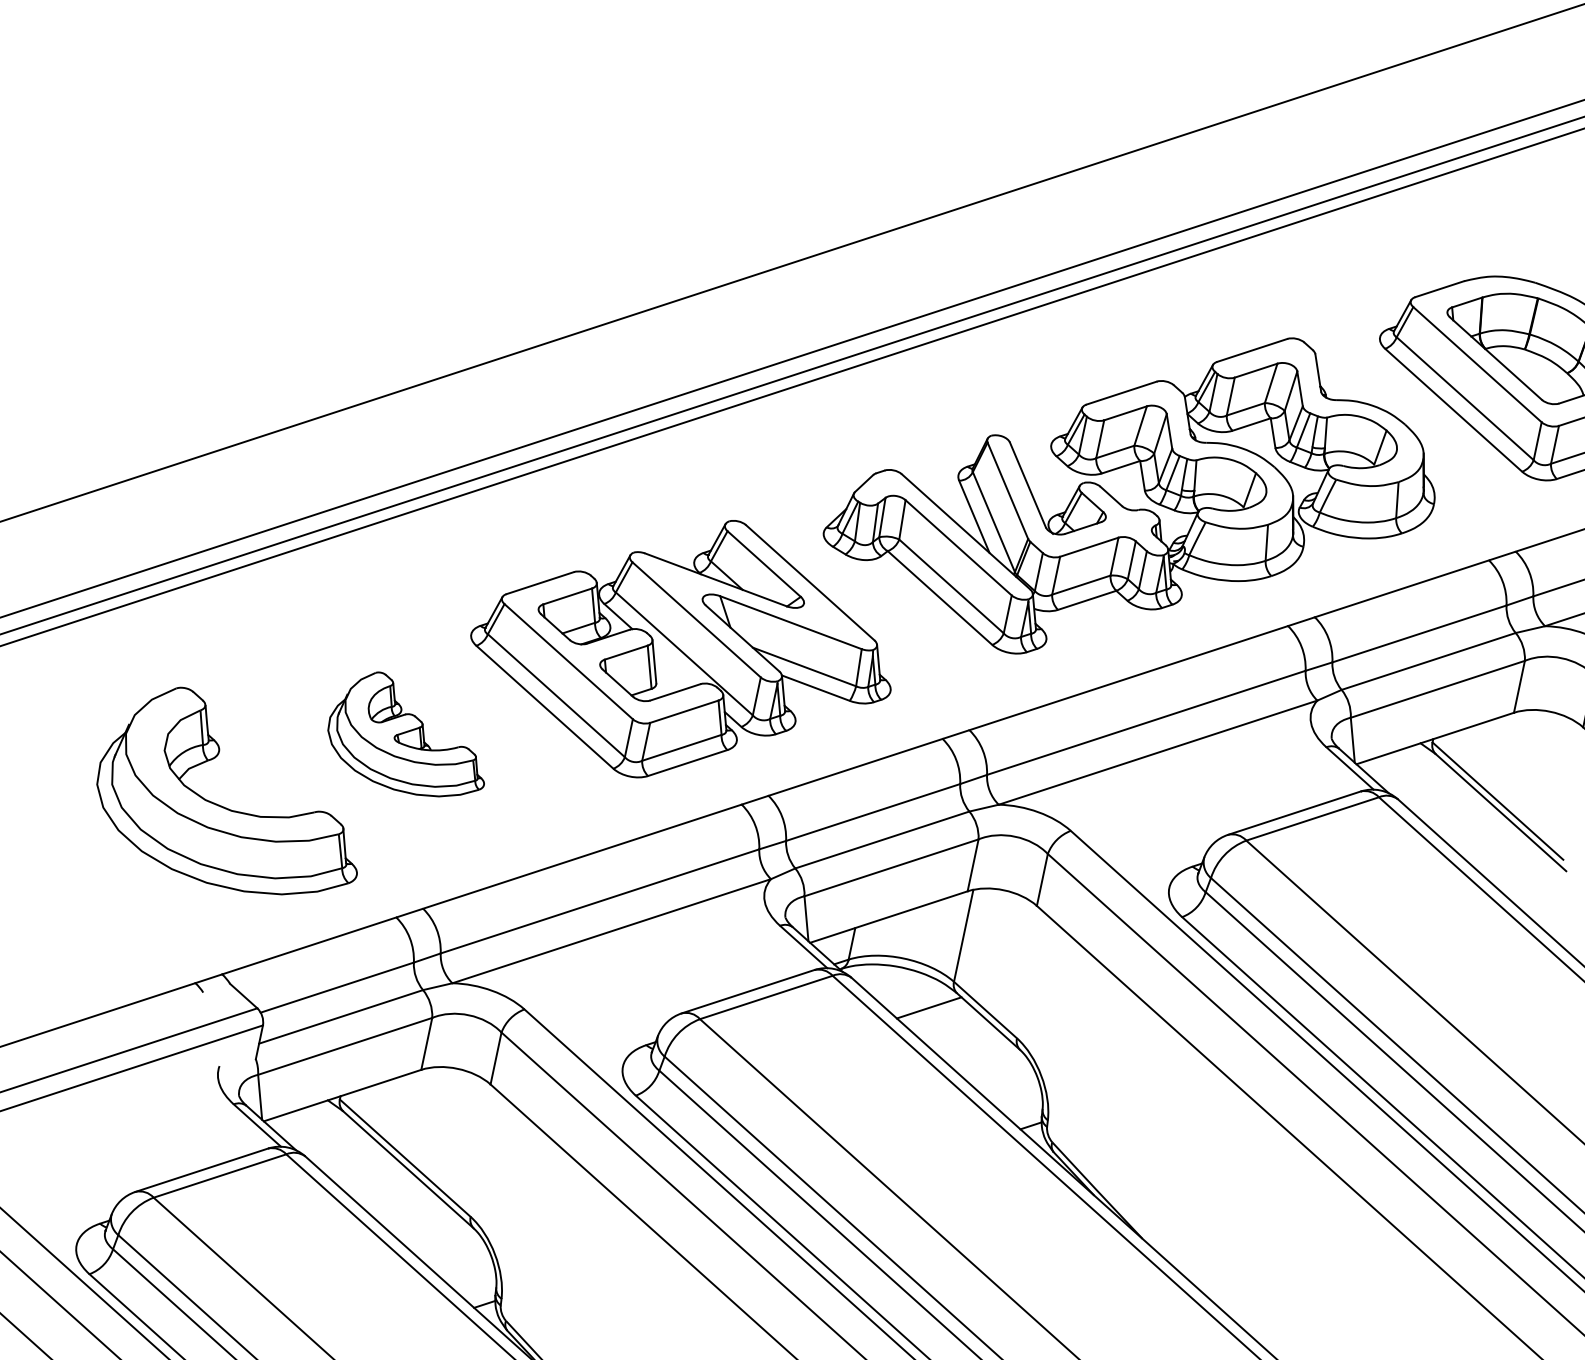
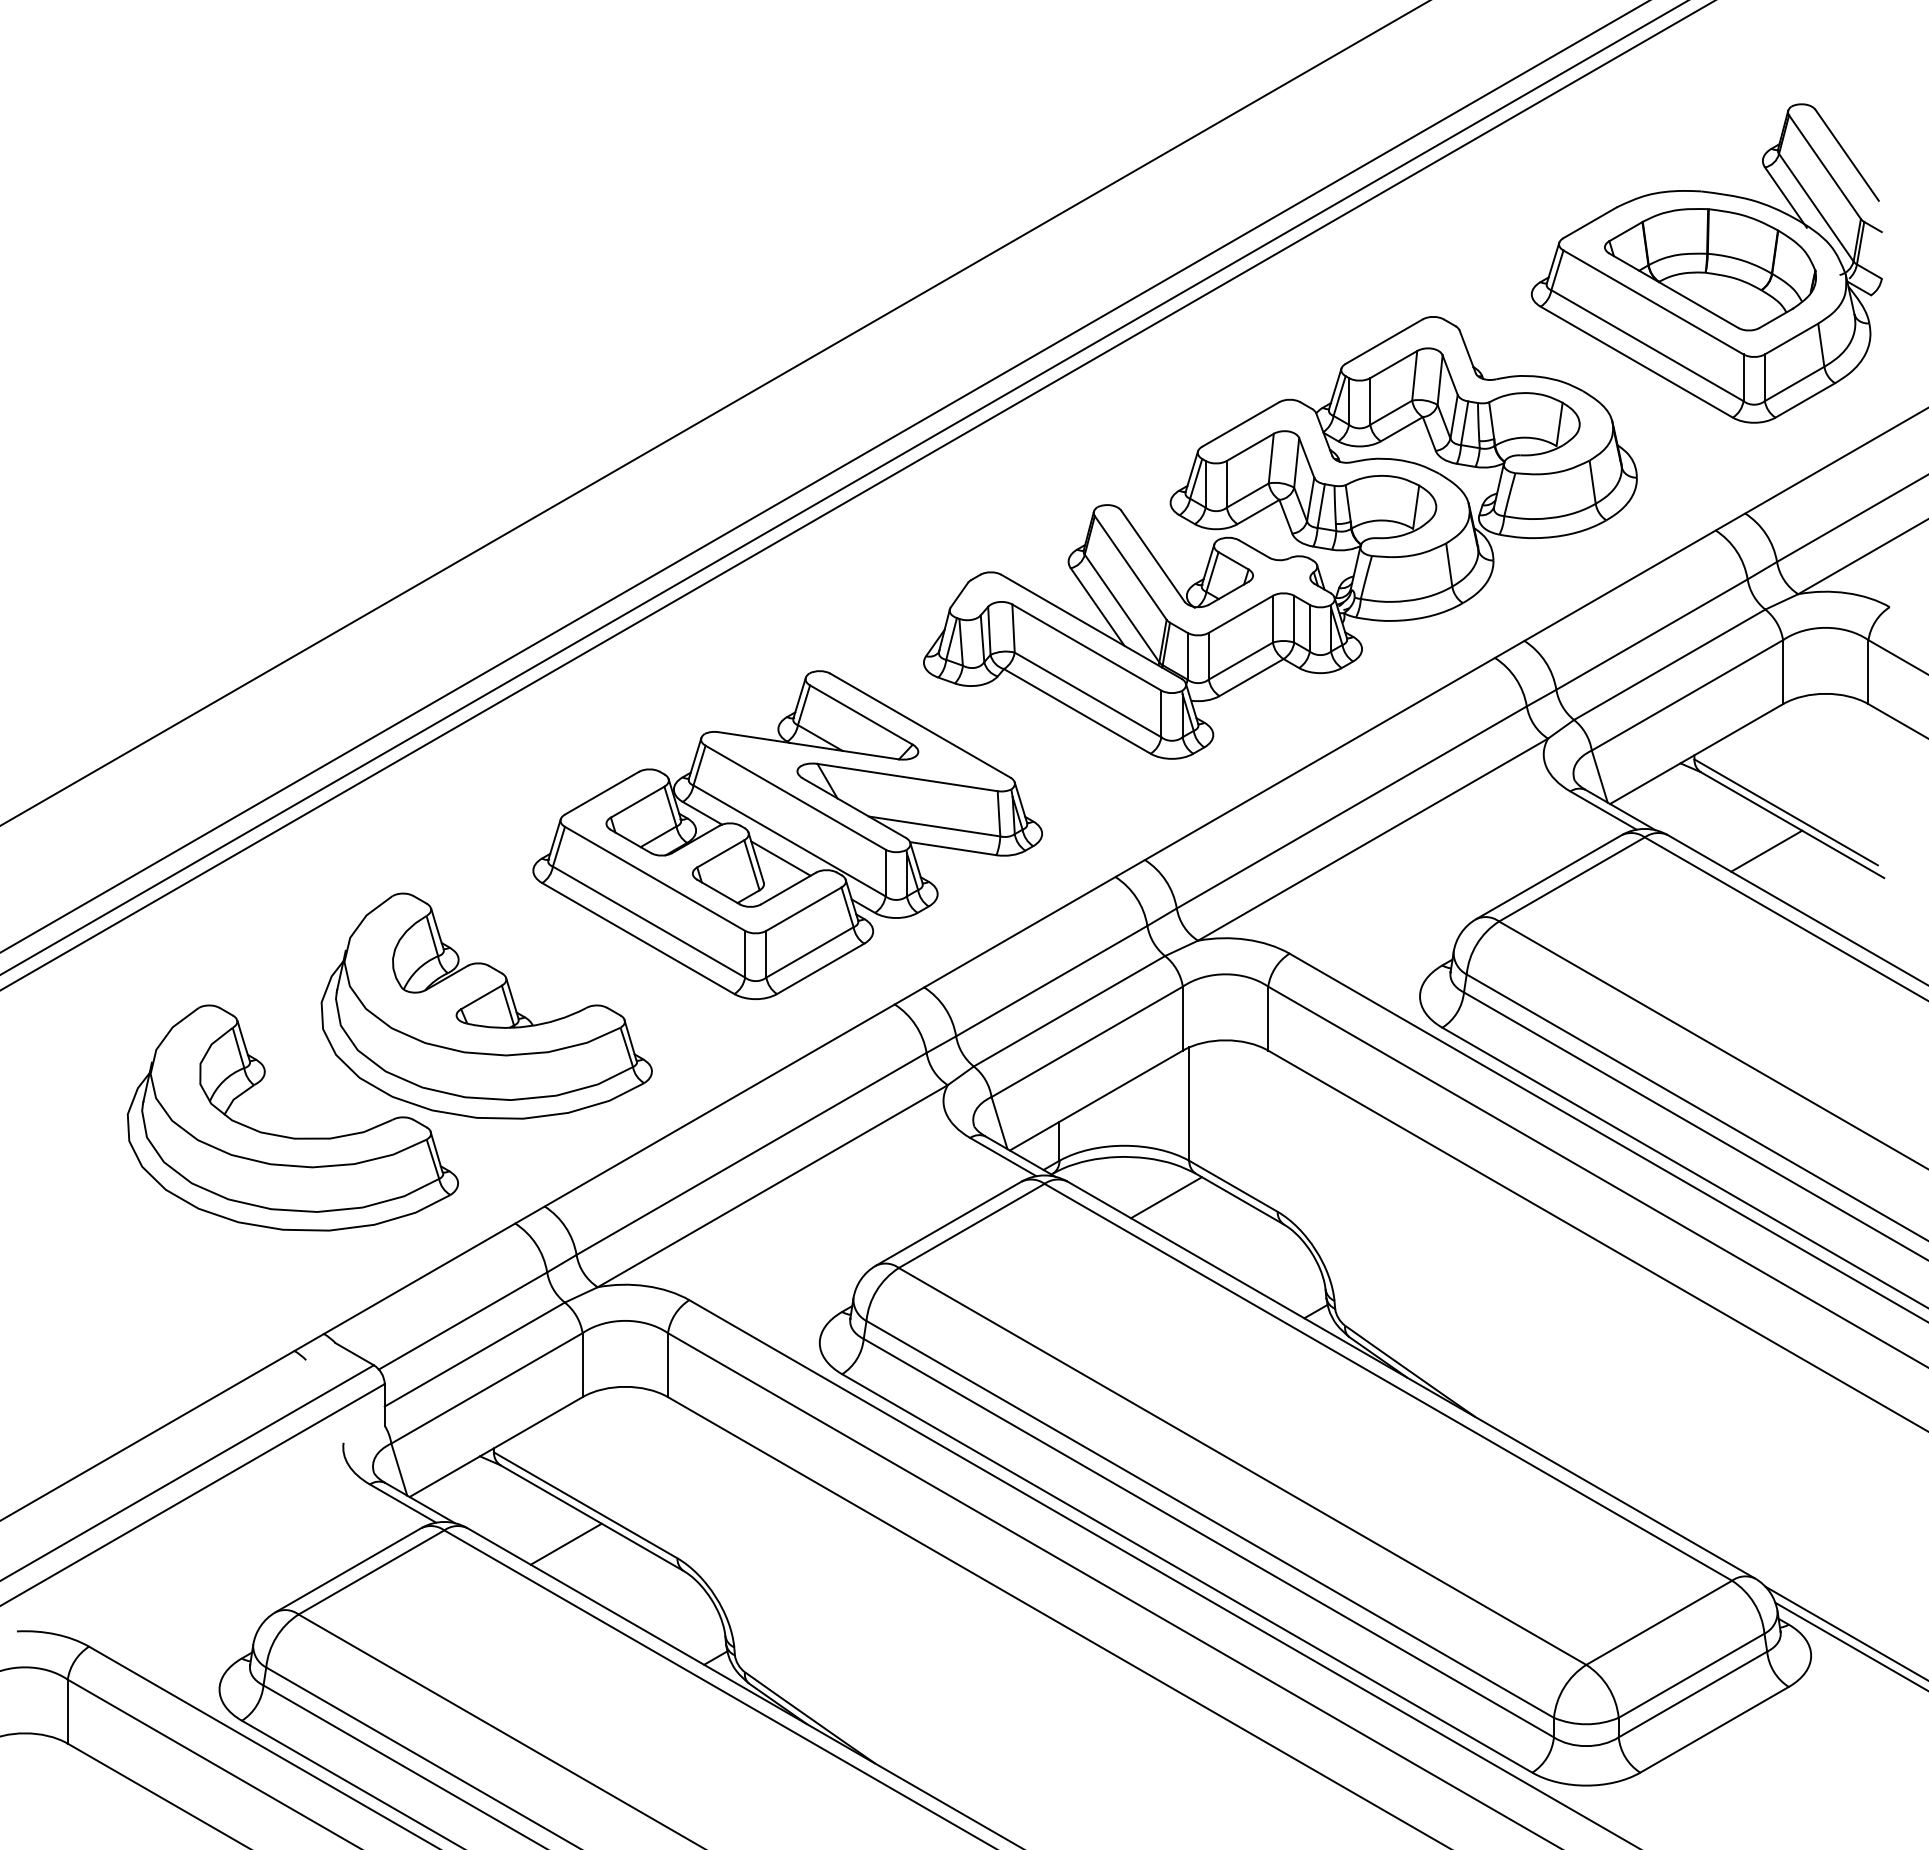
line: (673, 666) -> (780, 858), added
part: (410, 735) -> (486, 1005), size x1.67
line: (1475, 828) -> (1766, 850), added
line: (382, 1185) -> (565, 1543), added

